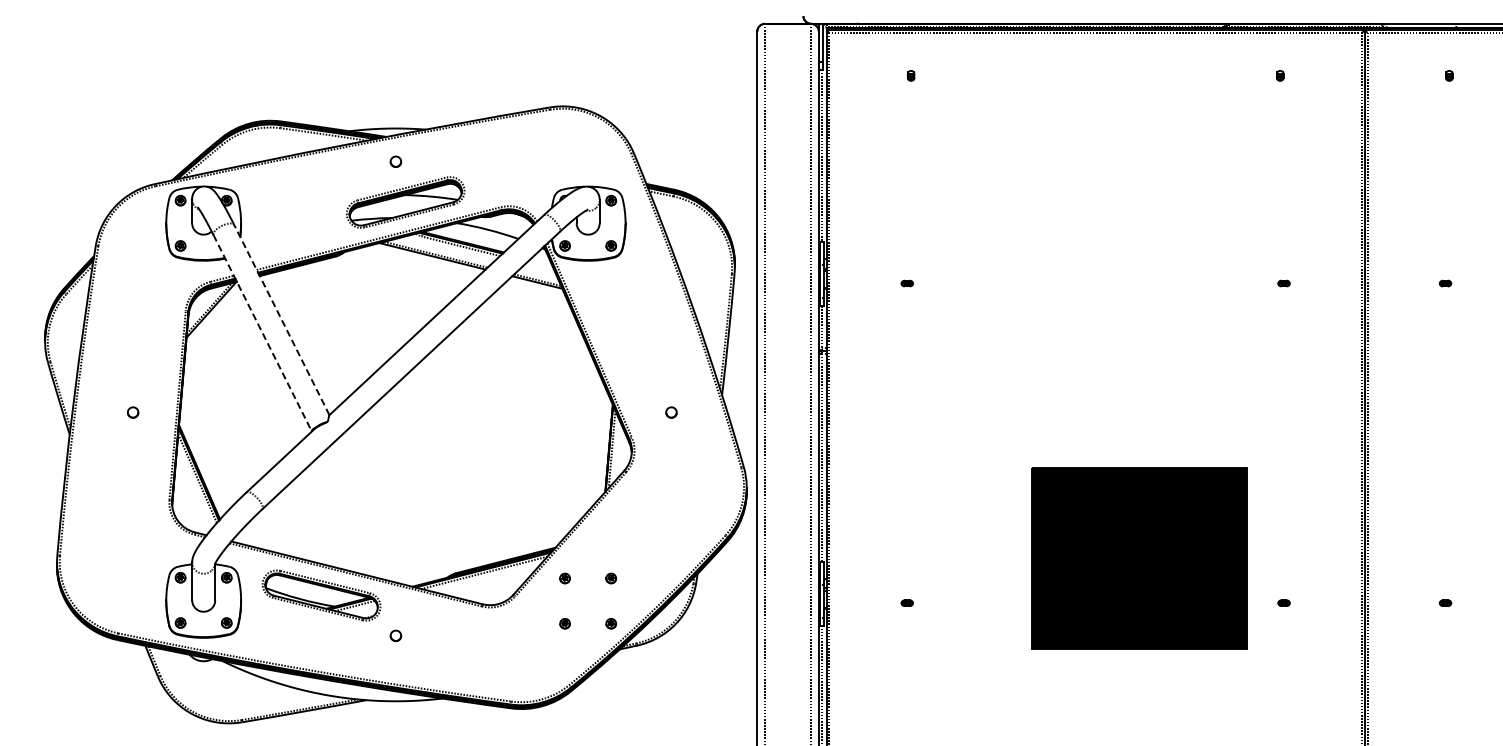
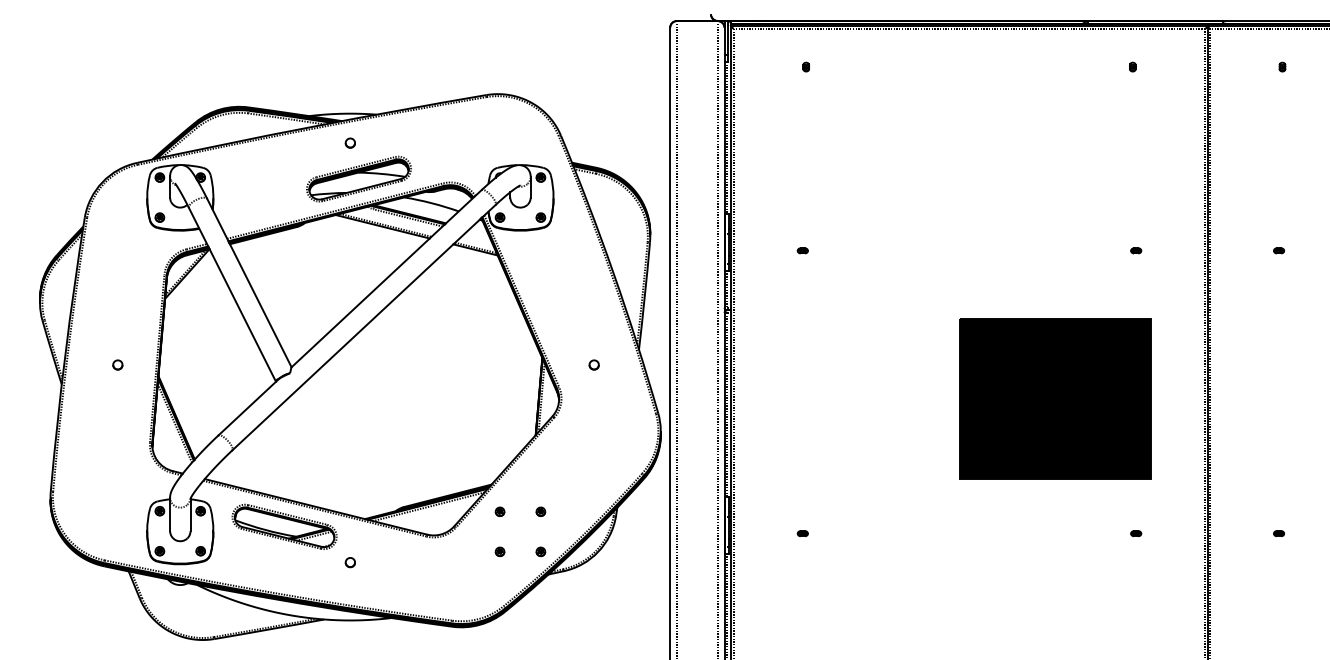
line: (281, 319) -> (249, 282), dashed -> solid
line: (262, 333) -> (232, 295), dashed -> solid
part: (1139, 558) -> (1055, 398), moved

